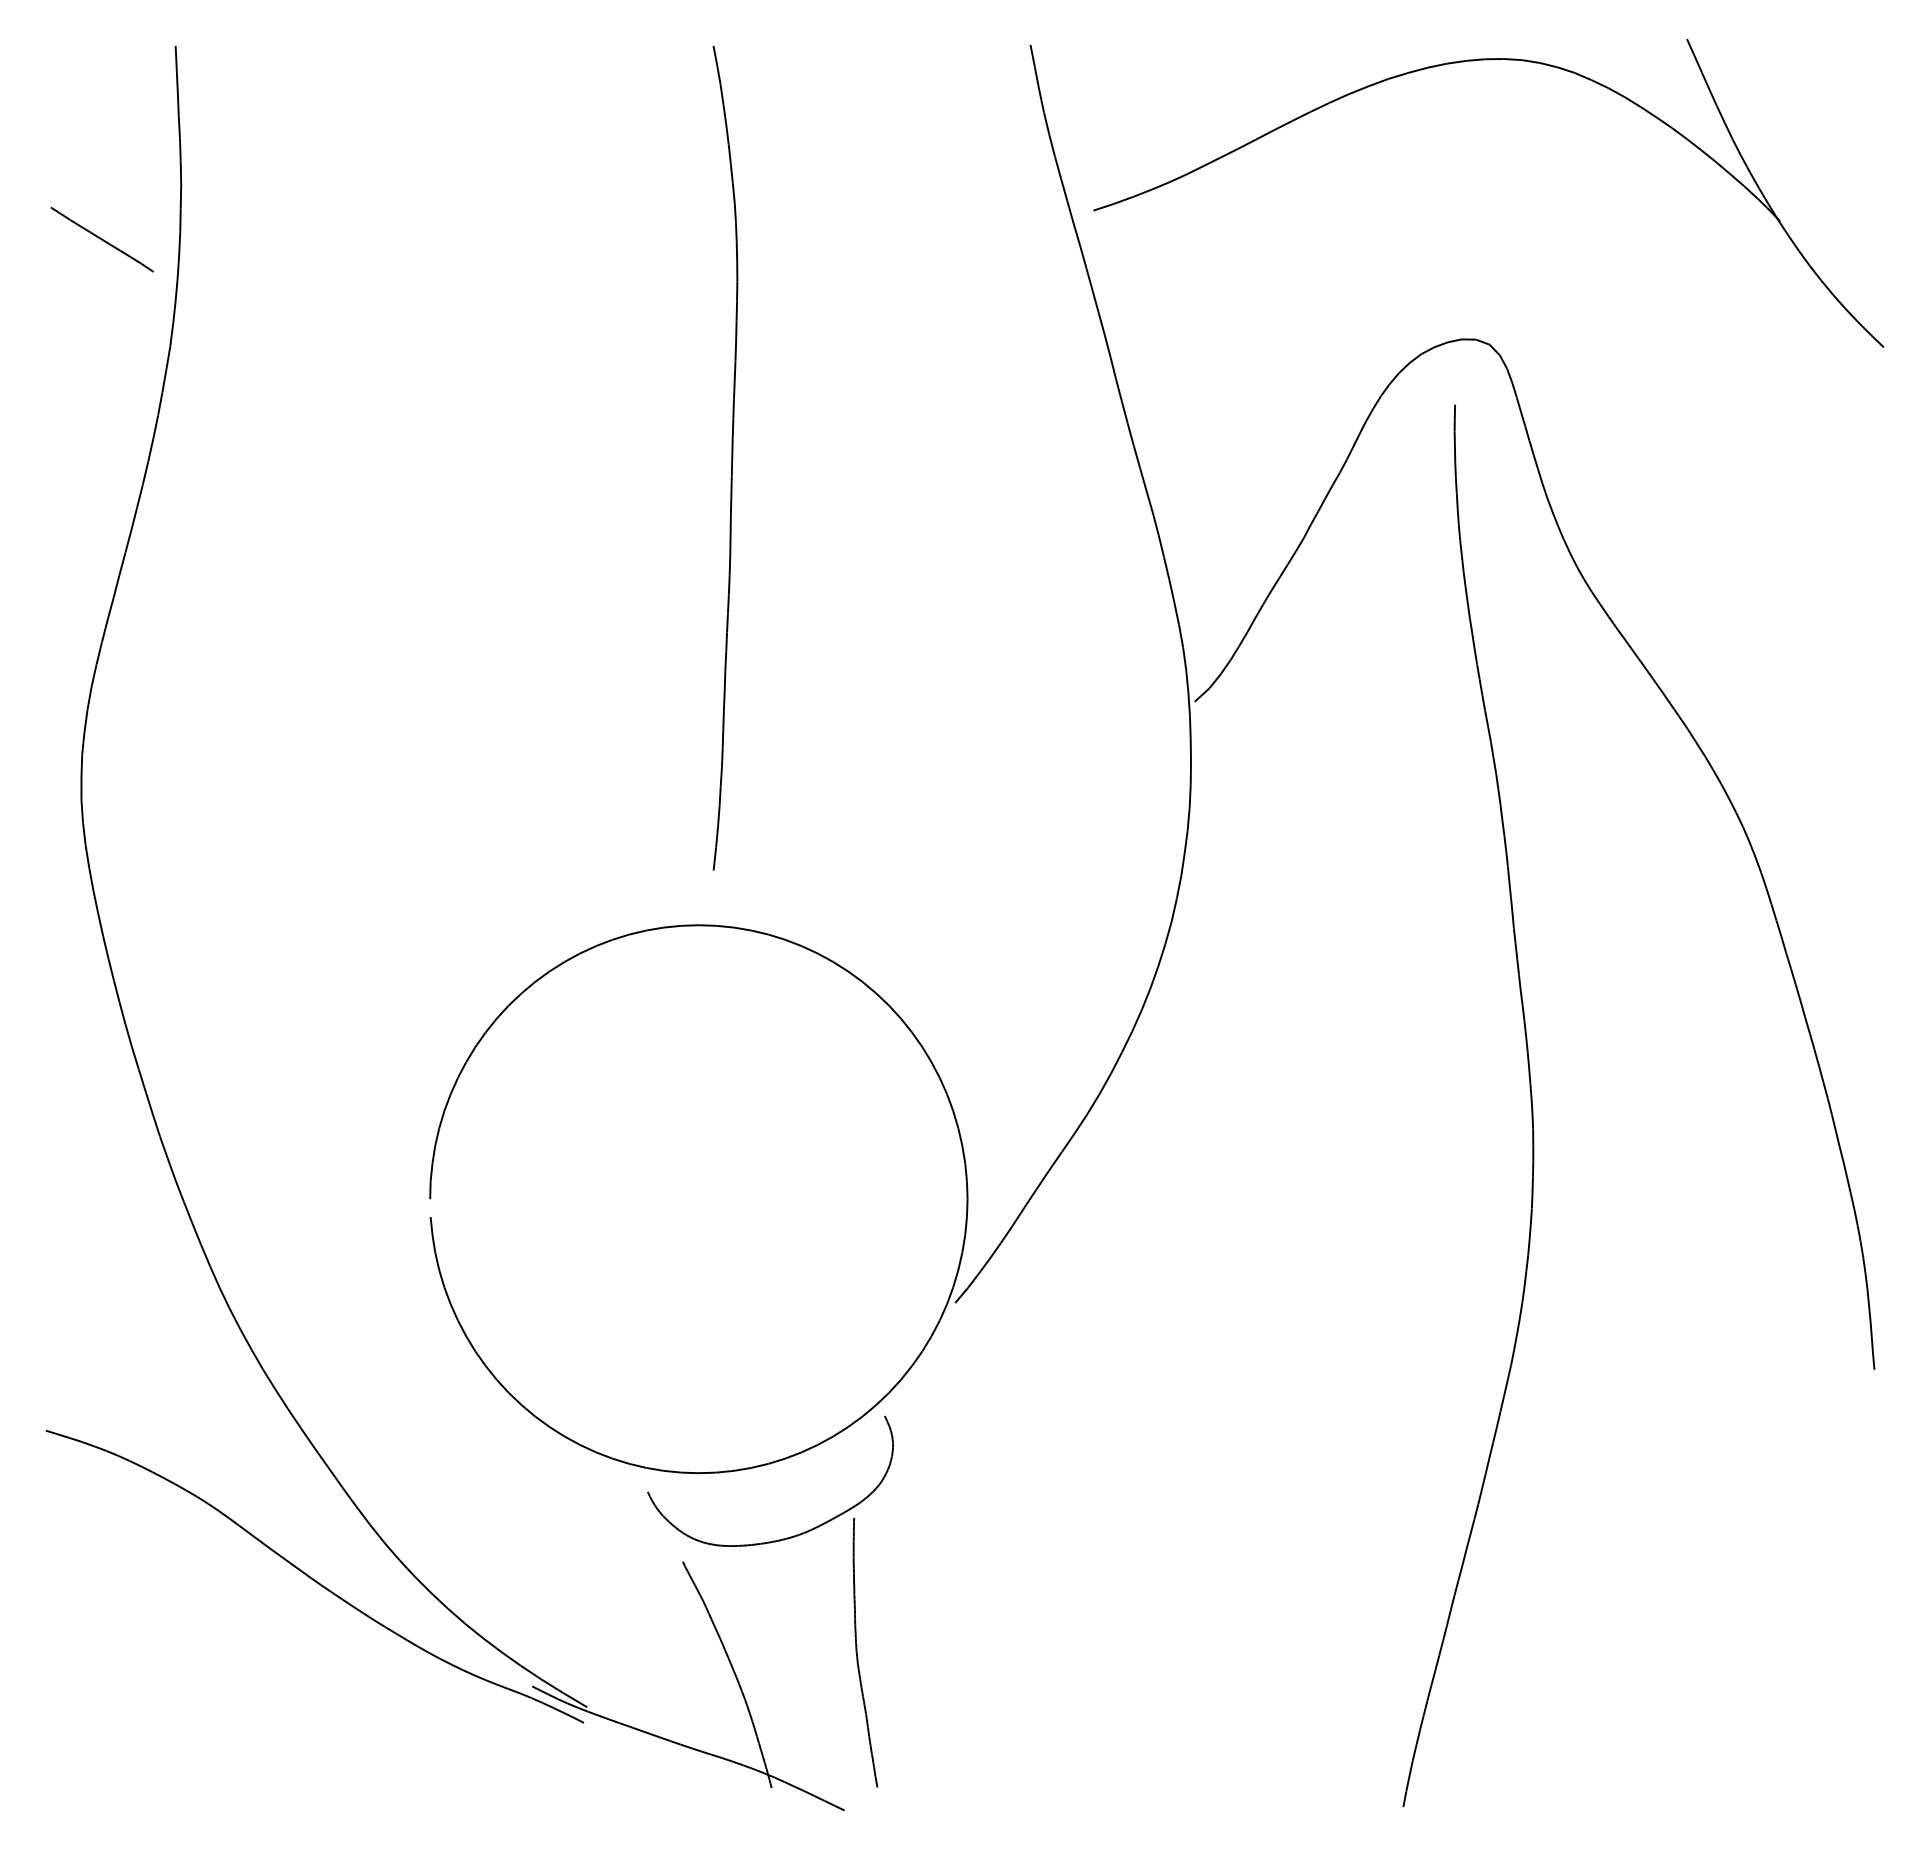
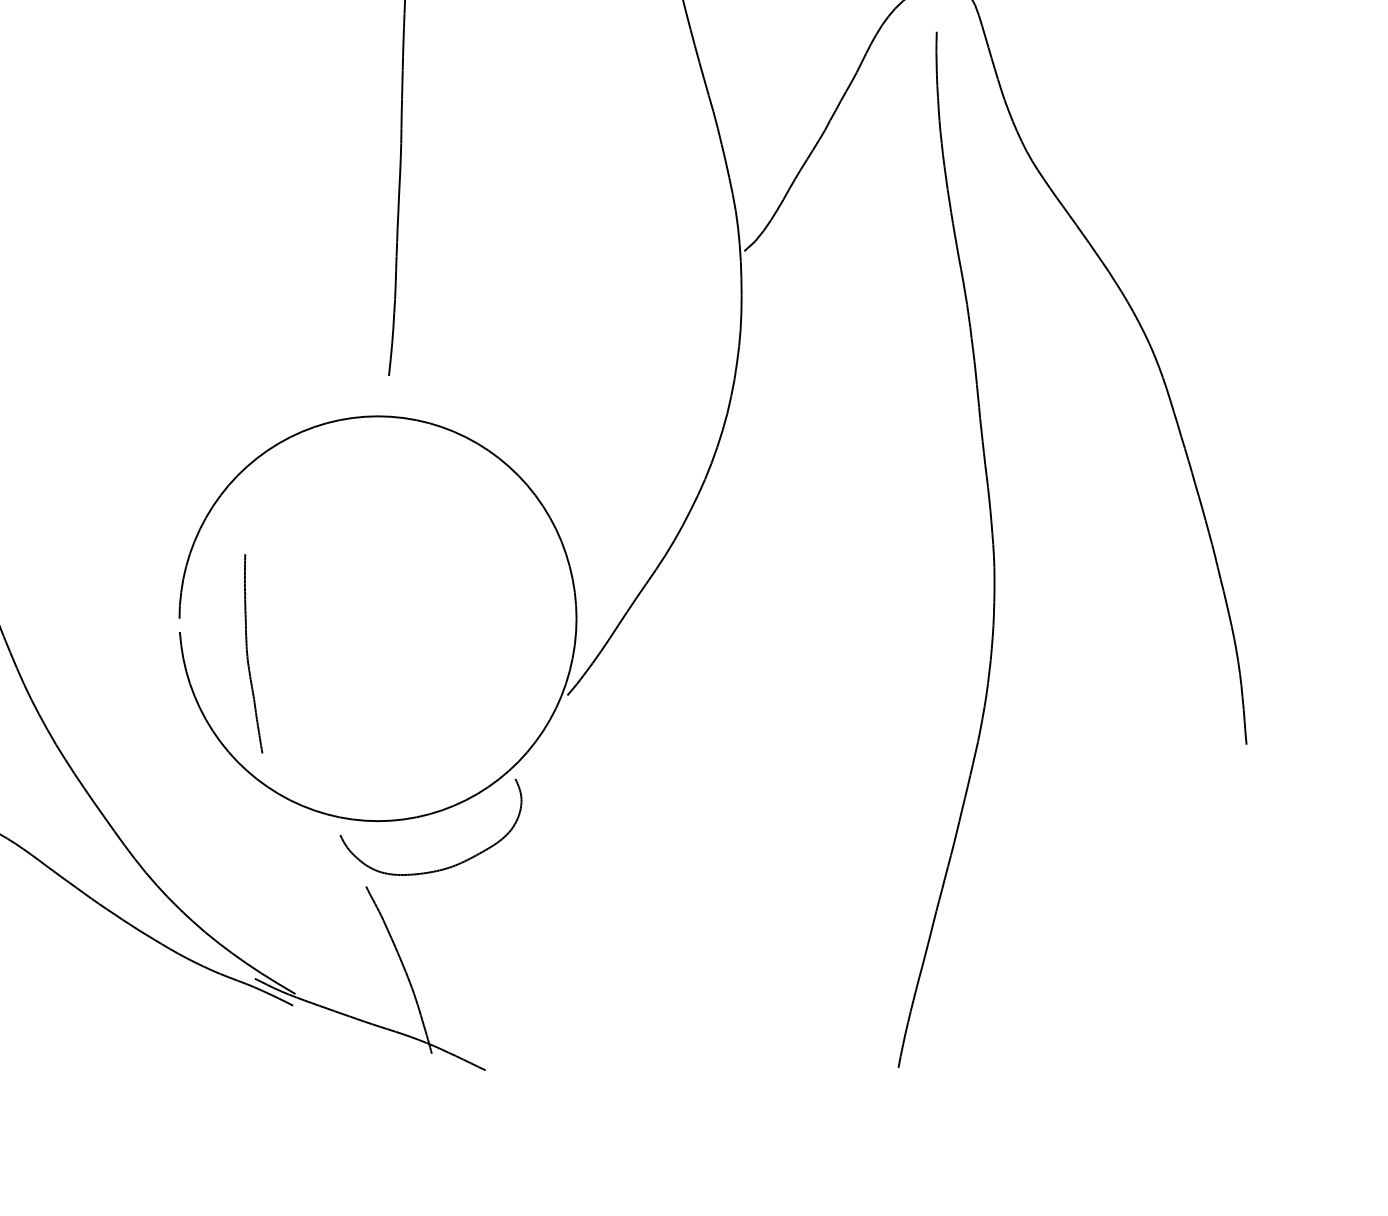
part: (857, 1652) -> (247, 653), moved

